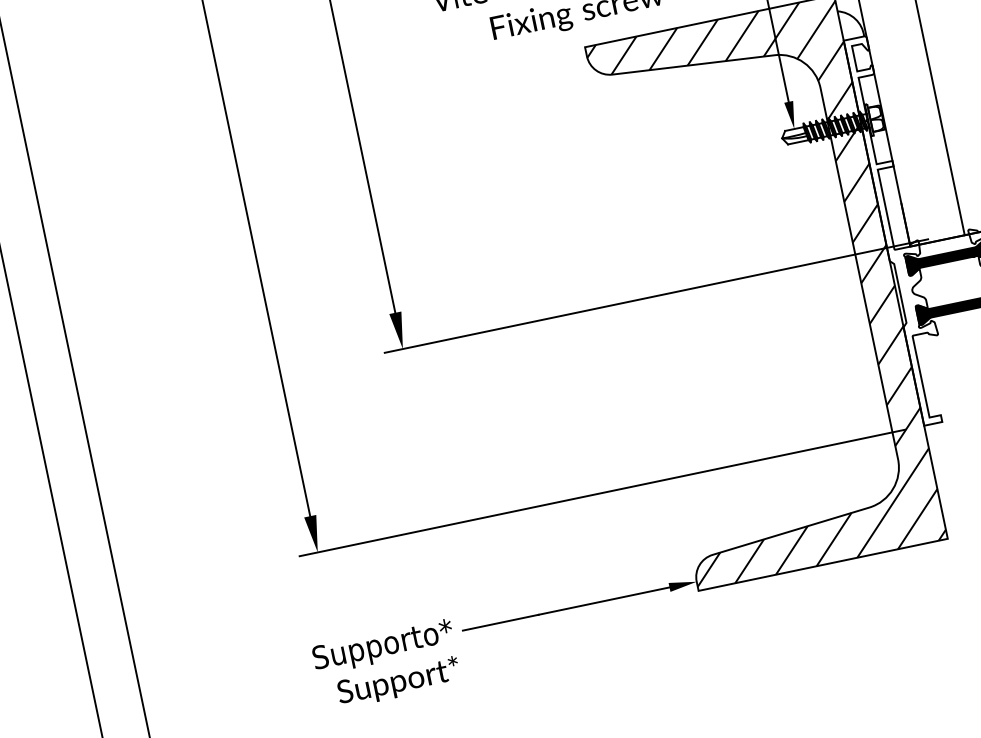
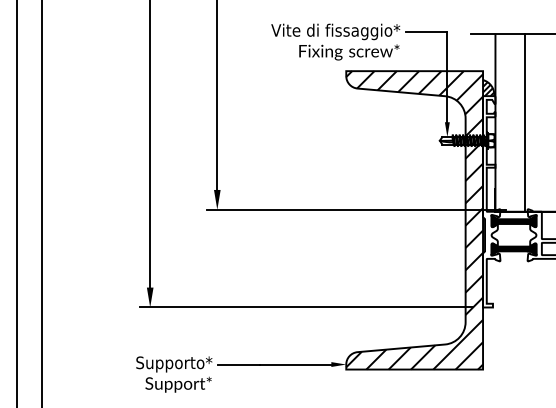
hatch: (850, 24) -> (488, 88), added

